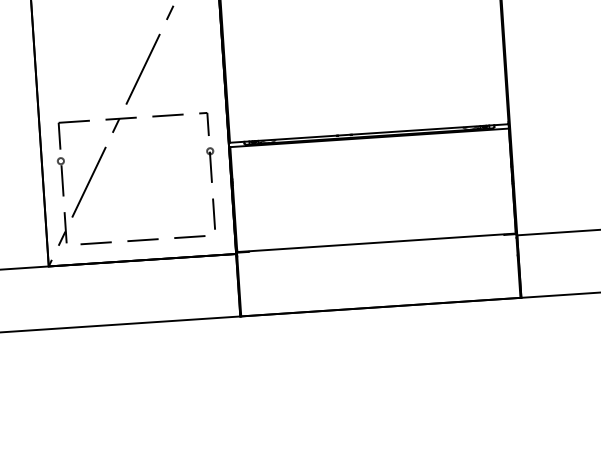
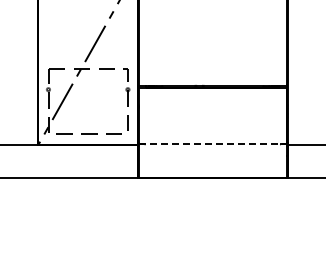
line: (377, 243) -> (213, 144), solid -> dashed

